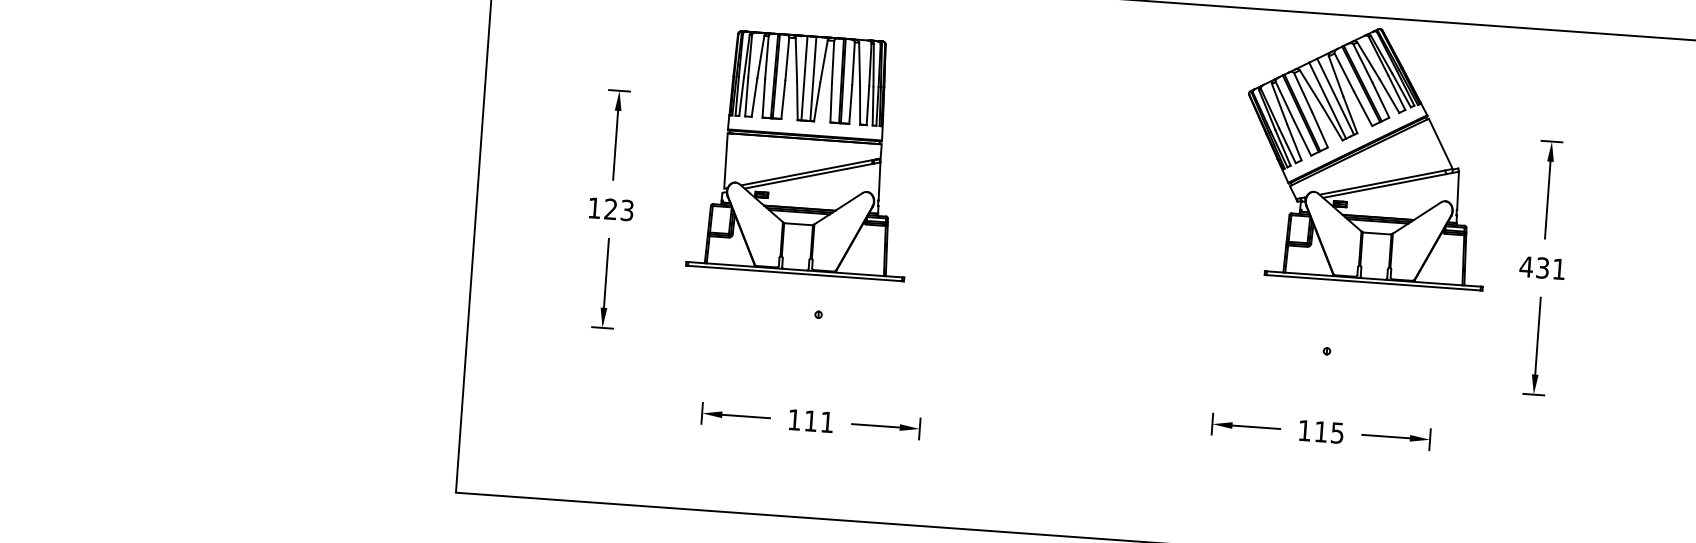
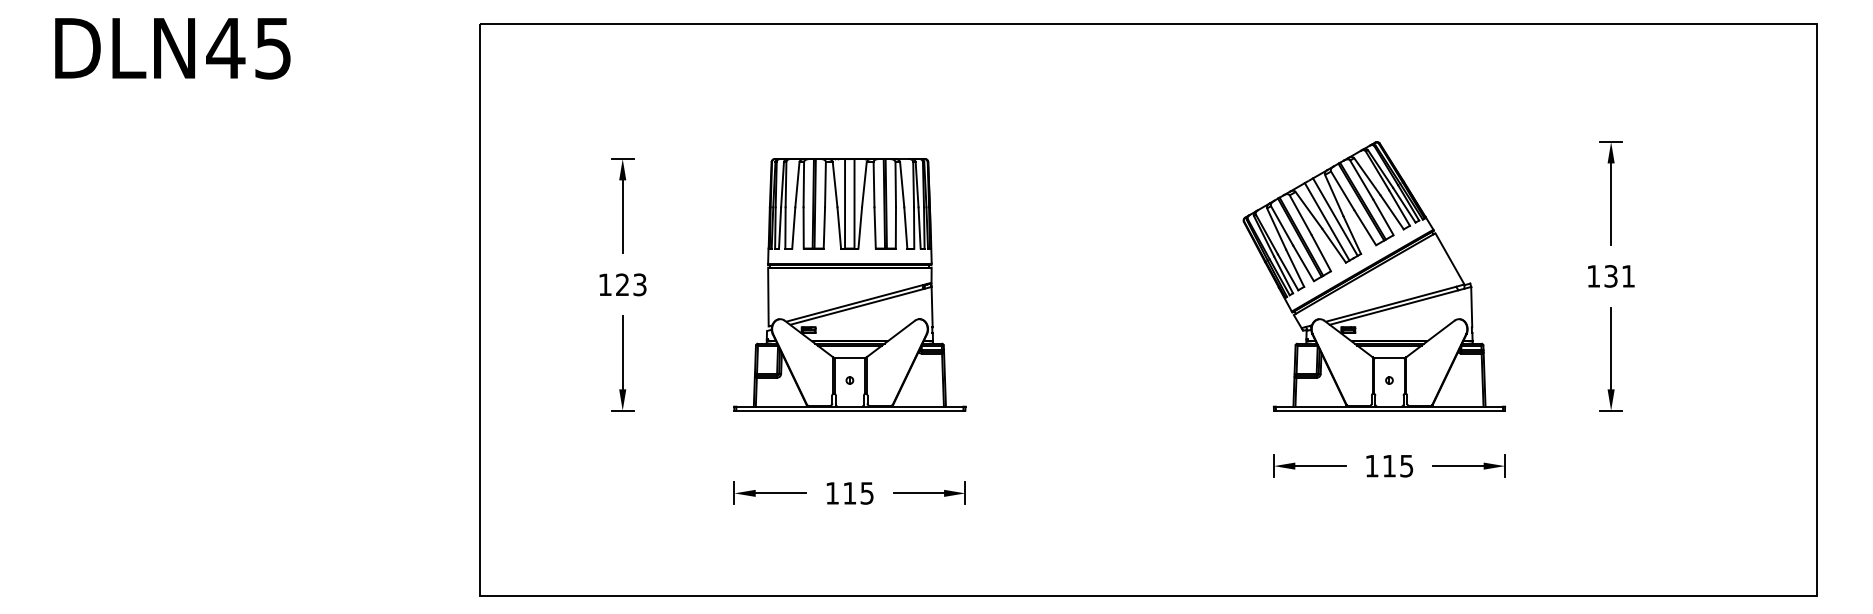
part: (803, 154) -> (849, 284), moved
part: (1367, 155) -> (1373, 276), moved
text: (1526, 267) -> (1593, 276), 431 -> 131
text: (826, 422) -> (866, 493), 111 -> 115

